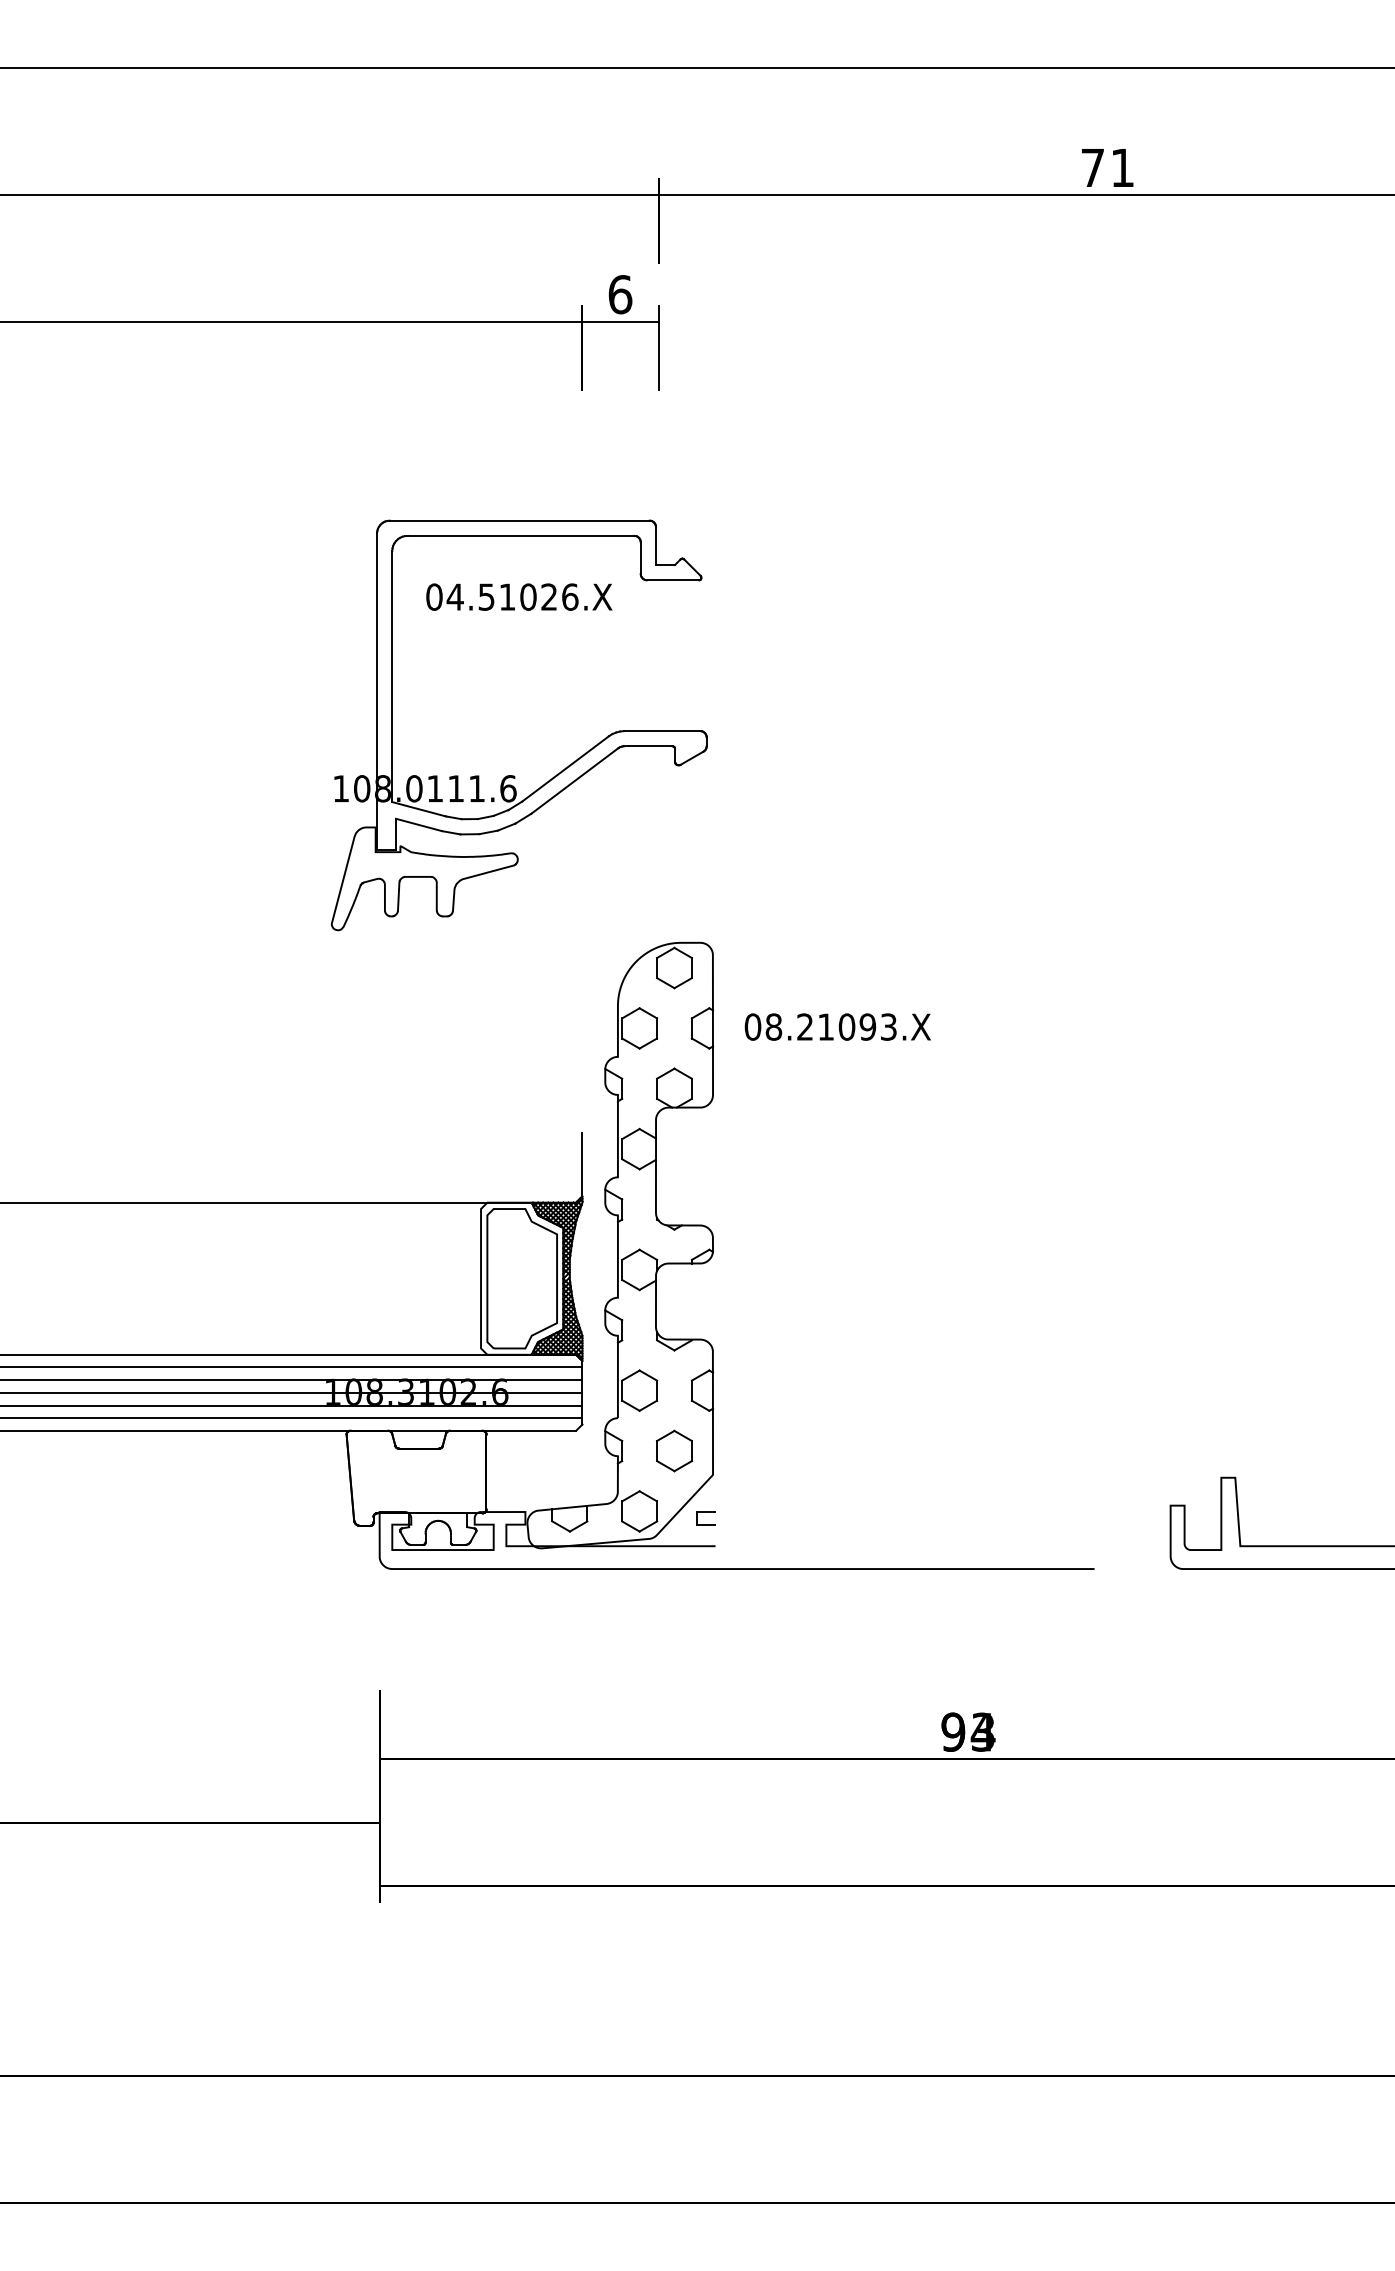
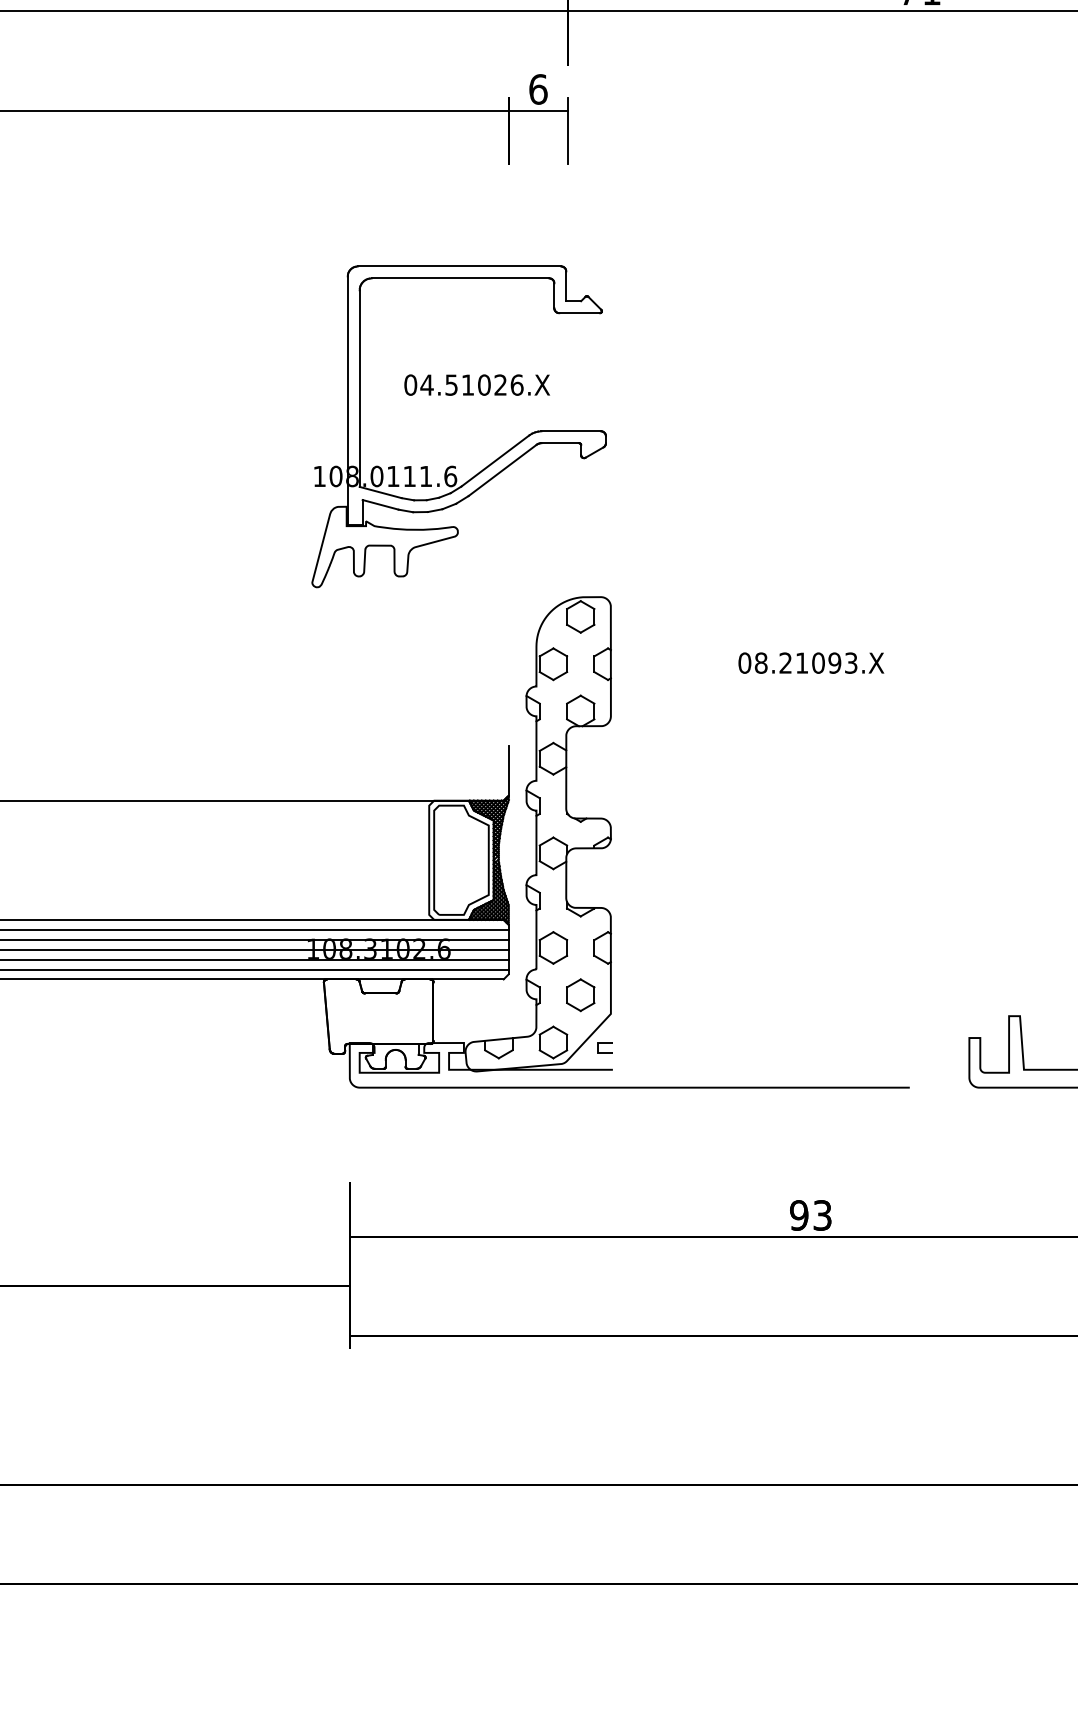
text: (519, 596) -> (477, 384), moved
text: (837, 1026) -> (811, 662), moved
text: (982, 1731) -> (822, 1214), 94 -> 93

